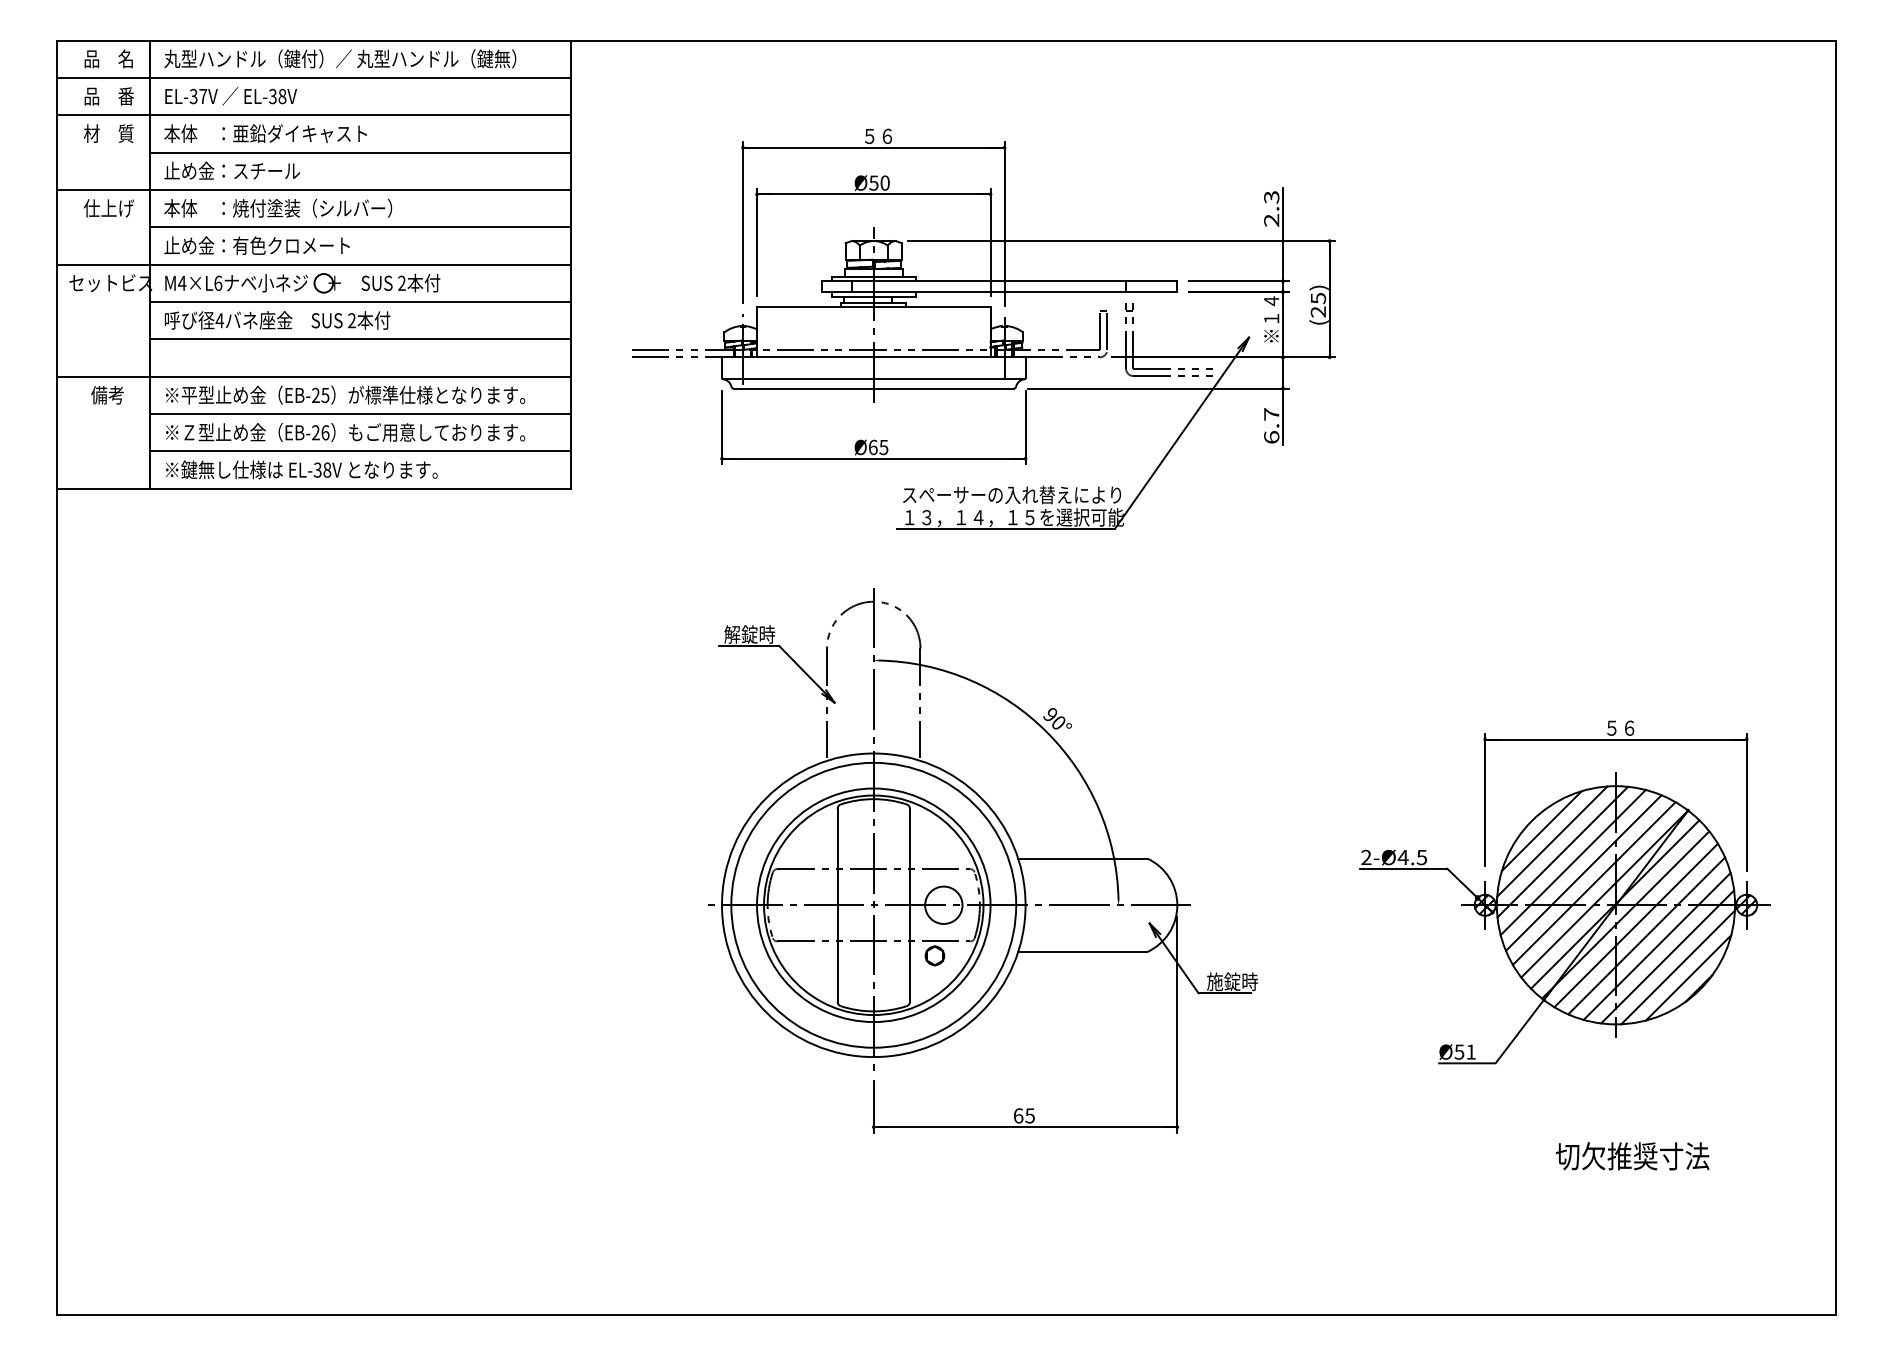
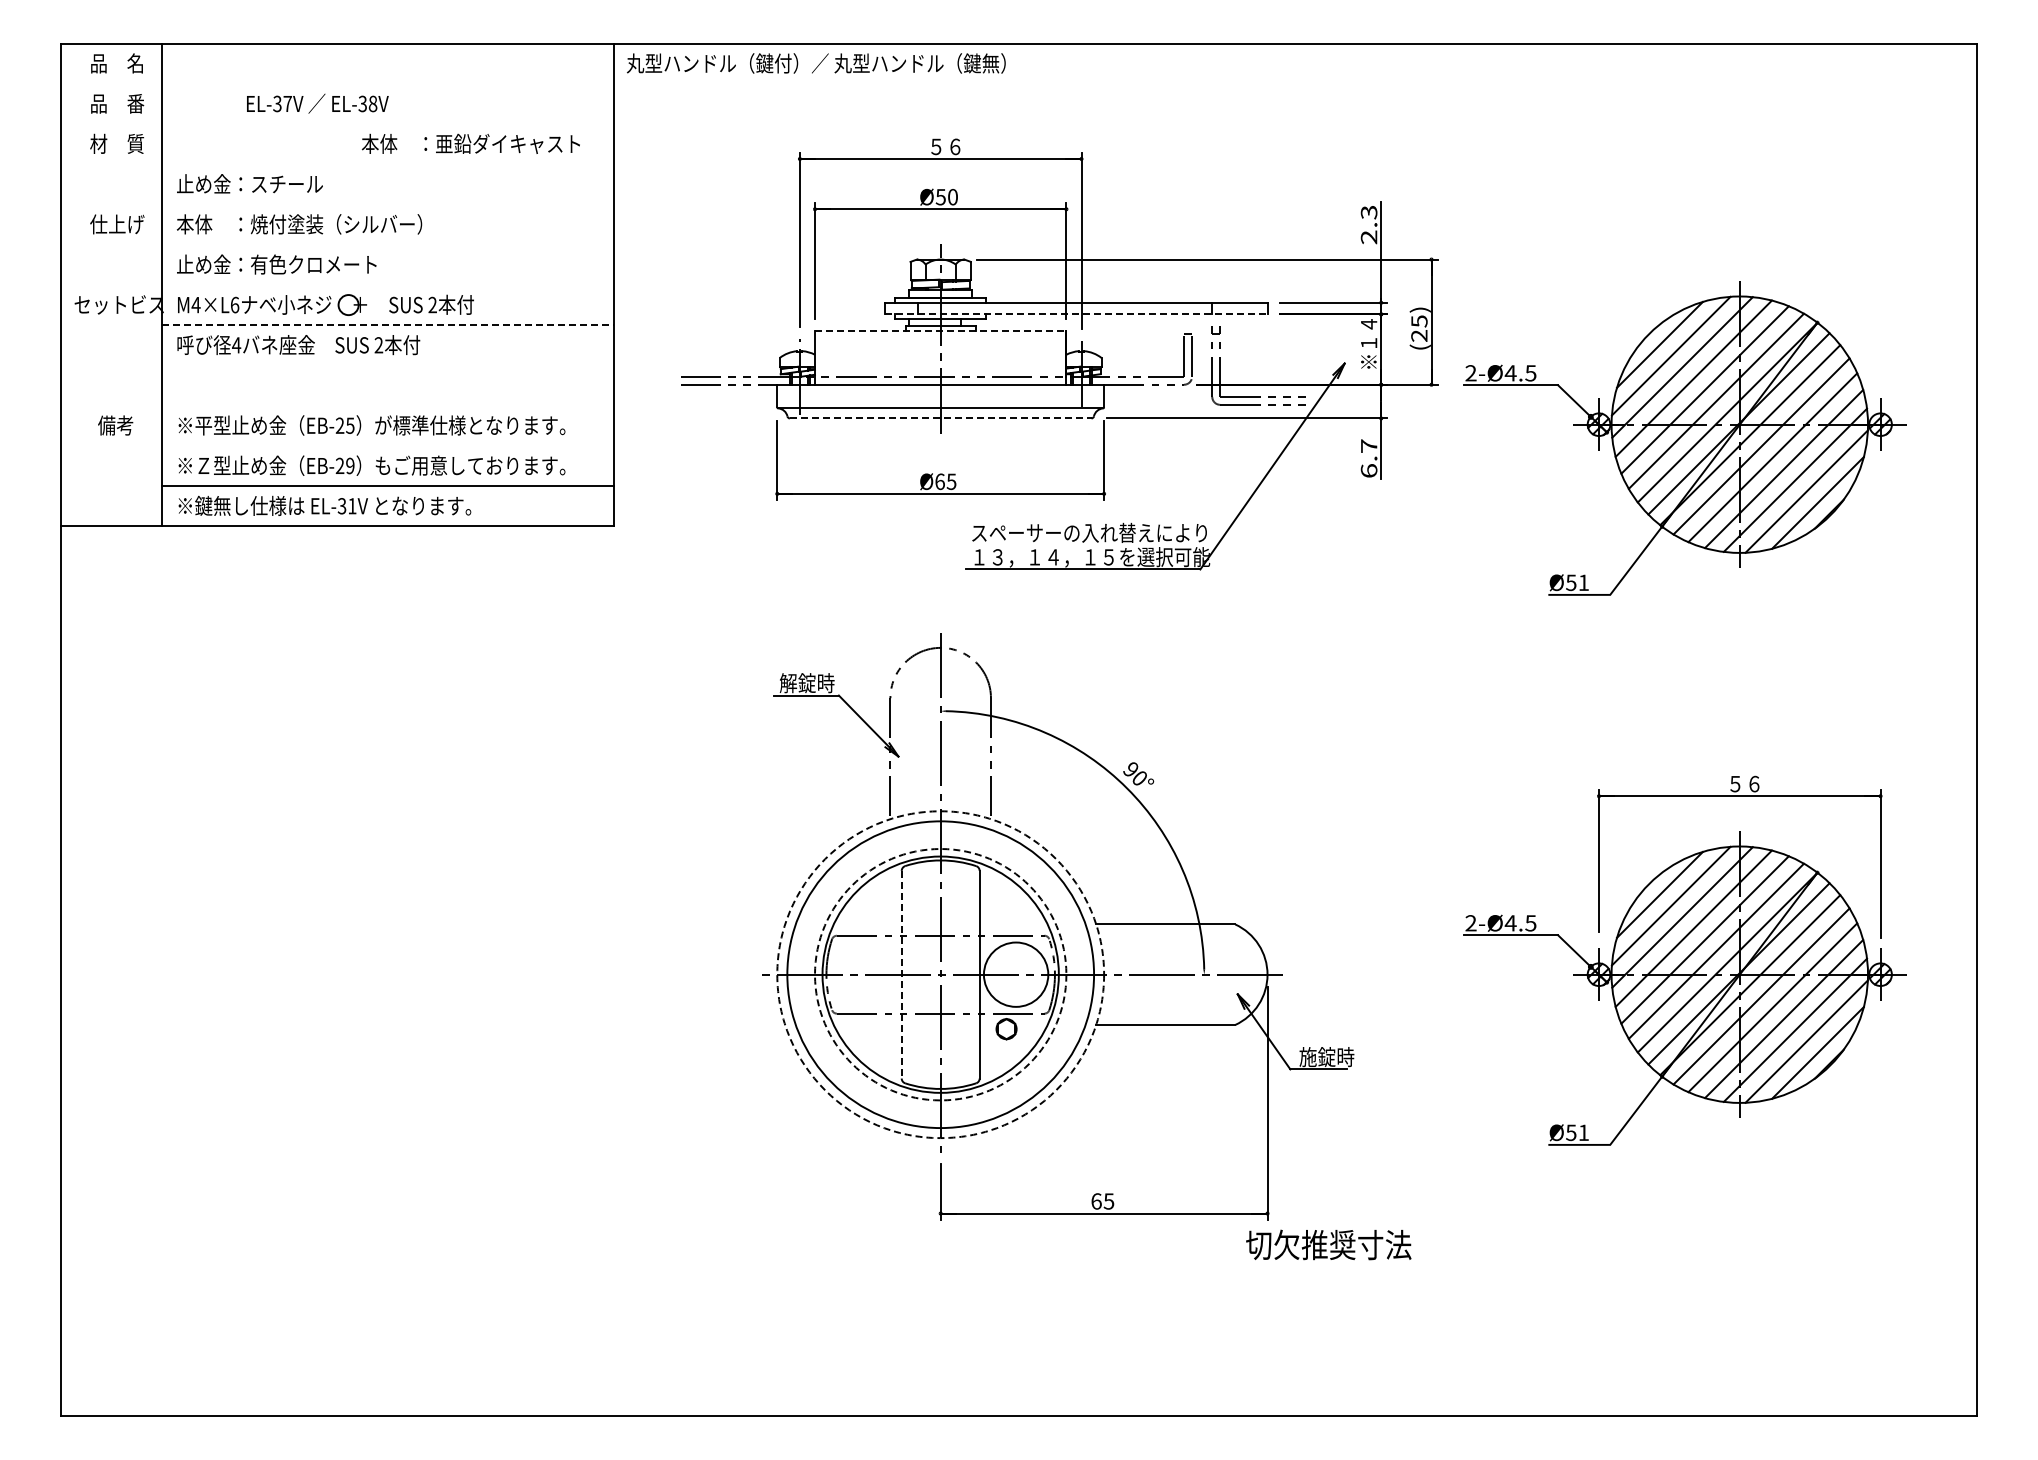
text: (340, 58) -> (816, 63), moved
line: (313, 77) -> (337, 83), removed
text: (230, 96) -> (317, 103), moved
line: (313, 115) -> (337, 124), removed
text: (265, 133) -> (470, 143), moved
line: (359, 152) -> (387, 164), removed
line: (313, 189) -> (337, 204), removed
line: (359, 227) -> (387, 244), removed
line: (313, 265) -> (337, 285), removed
line: (999, 292) -> (1076, 314), solid -> dashed
line: (360, 302) -> (388, 325), solid -> dashed
line: (873, 306) -> (940, 330), solid -> dashed
line: (359, 339) -> (387, 365), removed
line: (313, 376) -> (337, 405), removed
line: (873, 388) -> (940, 418), solid -> dashed
part: (1564, 407) -> (1684, 438), added
line: (359, 413) -> (387, 445), removed
text: (325, 432) -> (350, 465), EB-26 -> EB-29
text: (327, 470) -> (352, 506), EL-38V -> EL-31V
line: (837, 905) -> (901, 974), solid -> dashed
circle: (873, 905) -> (940, 974), solid -> dashed
circle: (873, 905) -> (940, 974), solid -> dashed
circle: (944, 905) -> (1016, 974), size x1.6
text: (1632, 1155) -> (1328, 1244), moved

